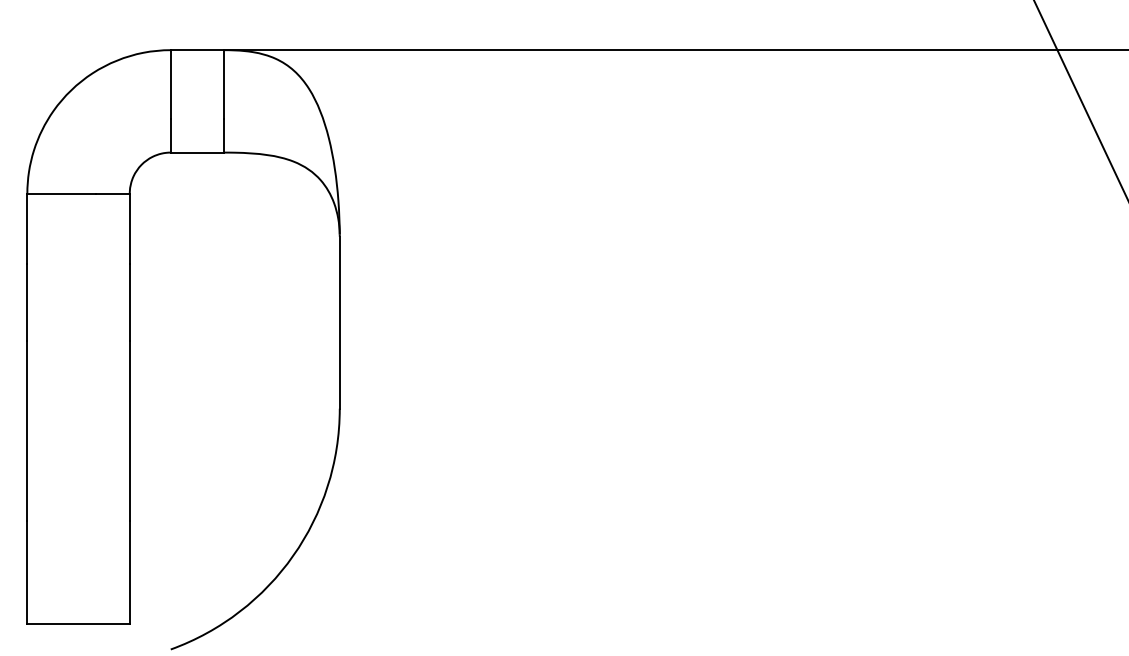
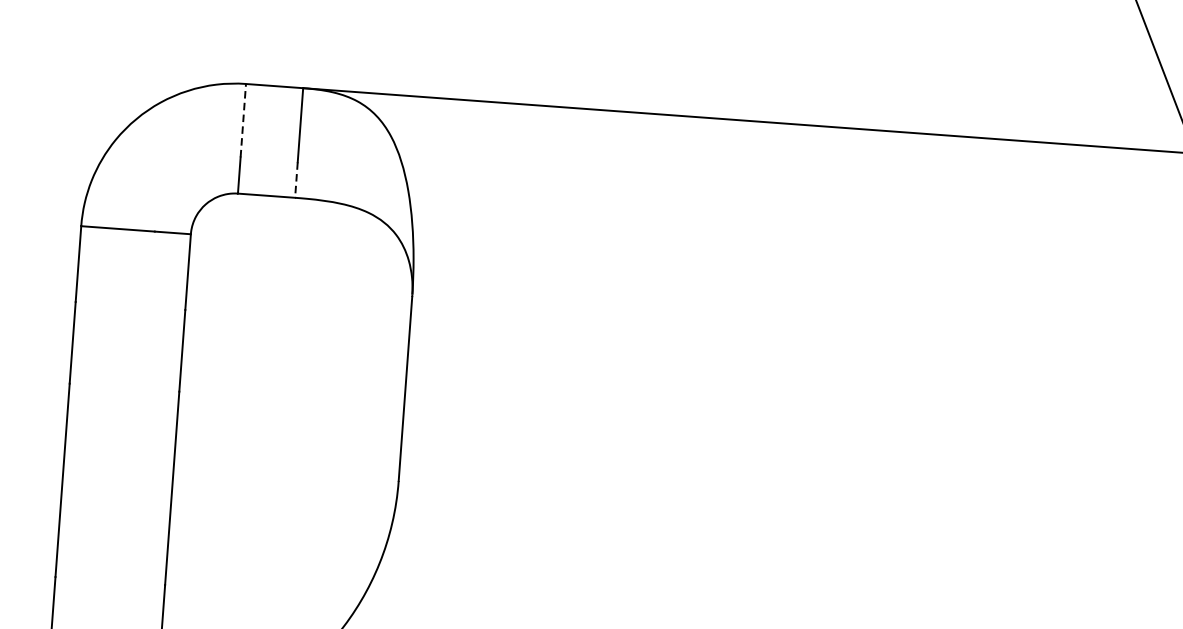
line: (170, 83) -> (243, 119), solid -> dashed
line: (224, 136) -> (296, 180), solid -> dashed

